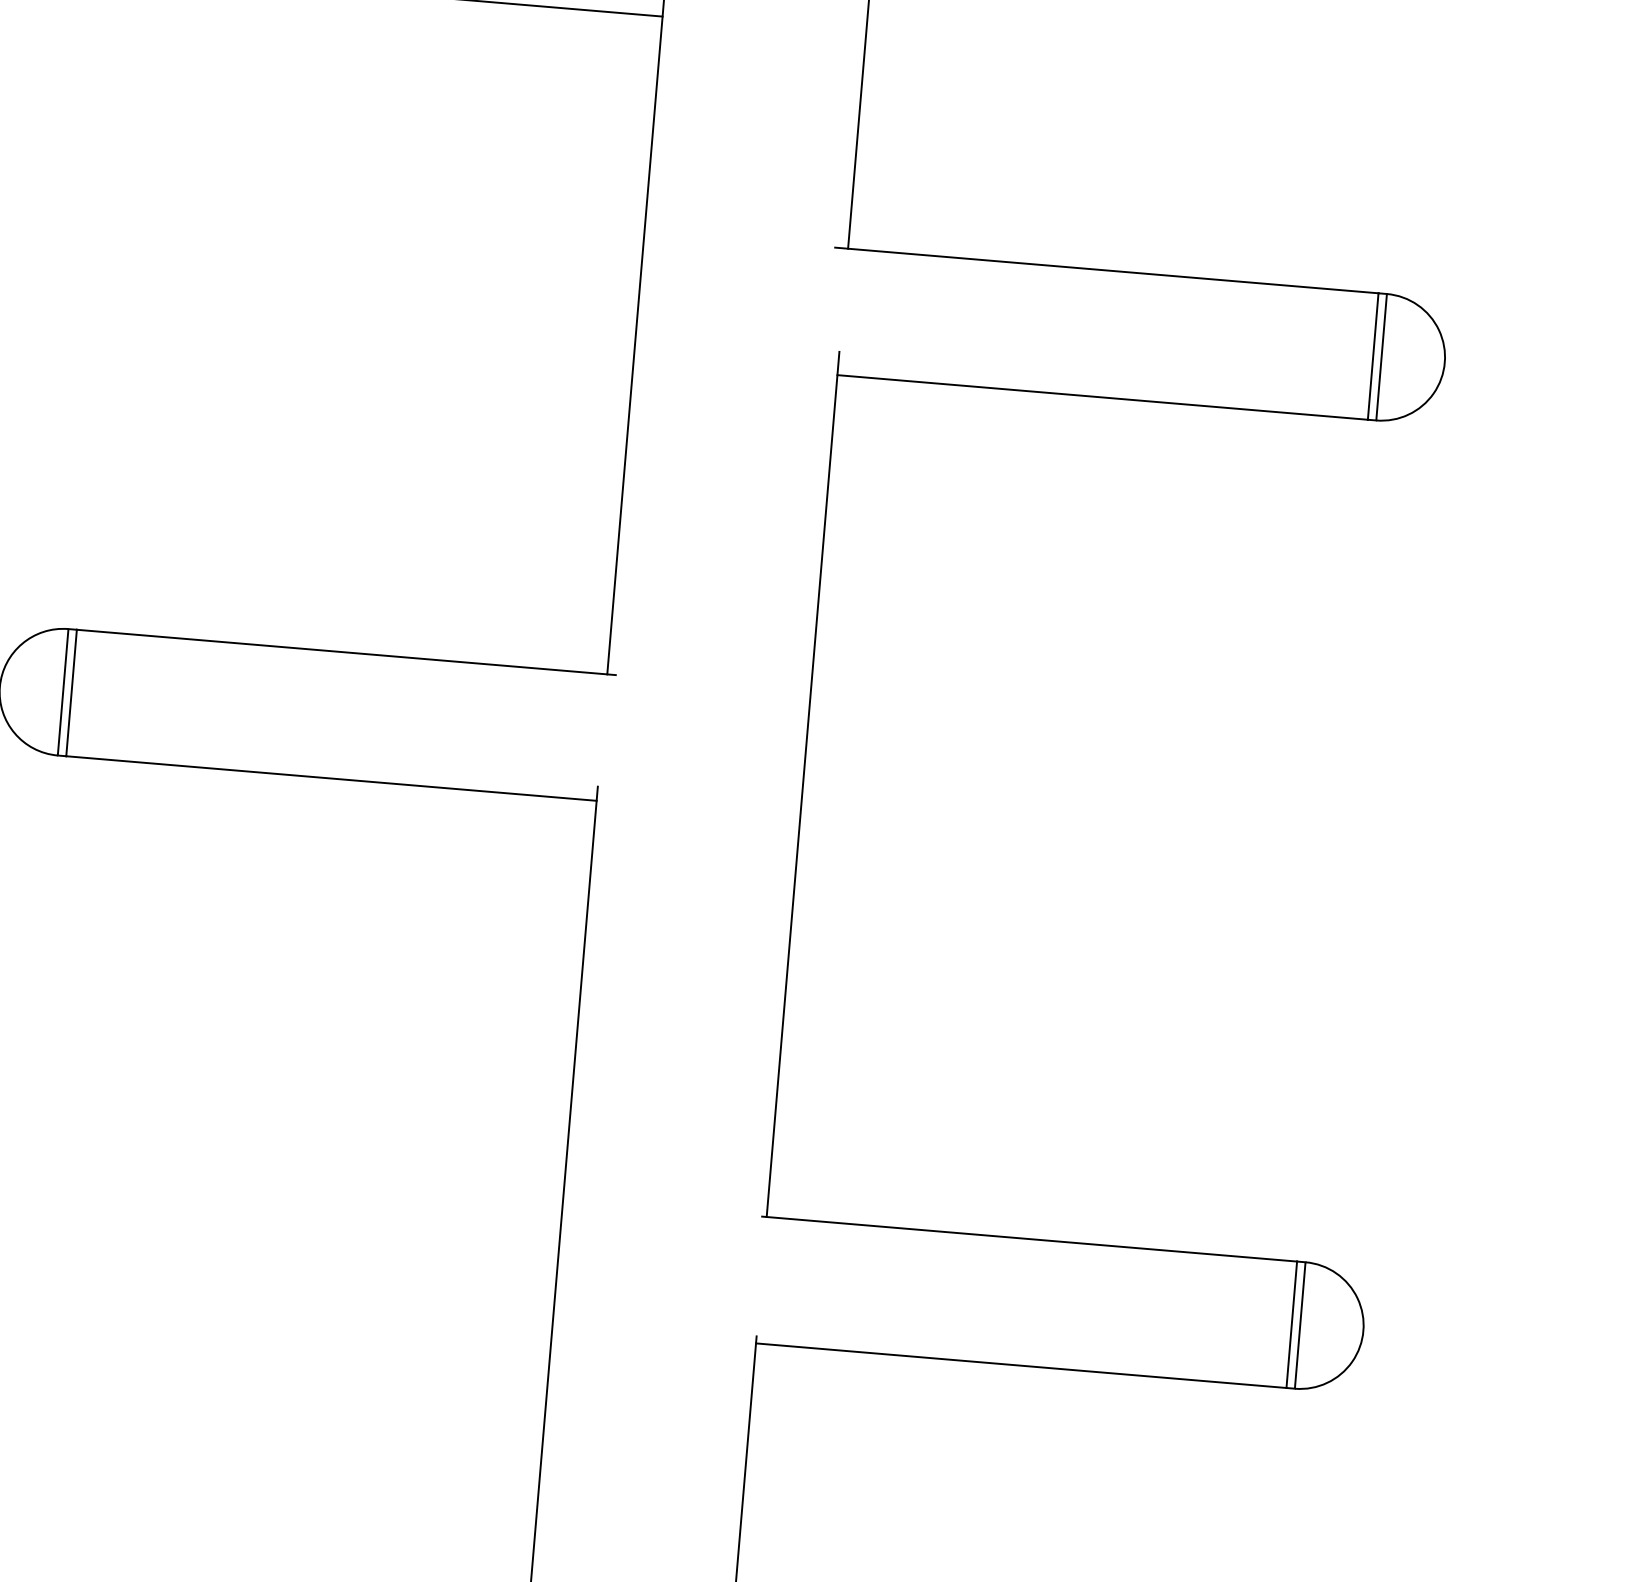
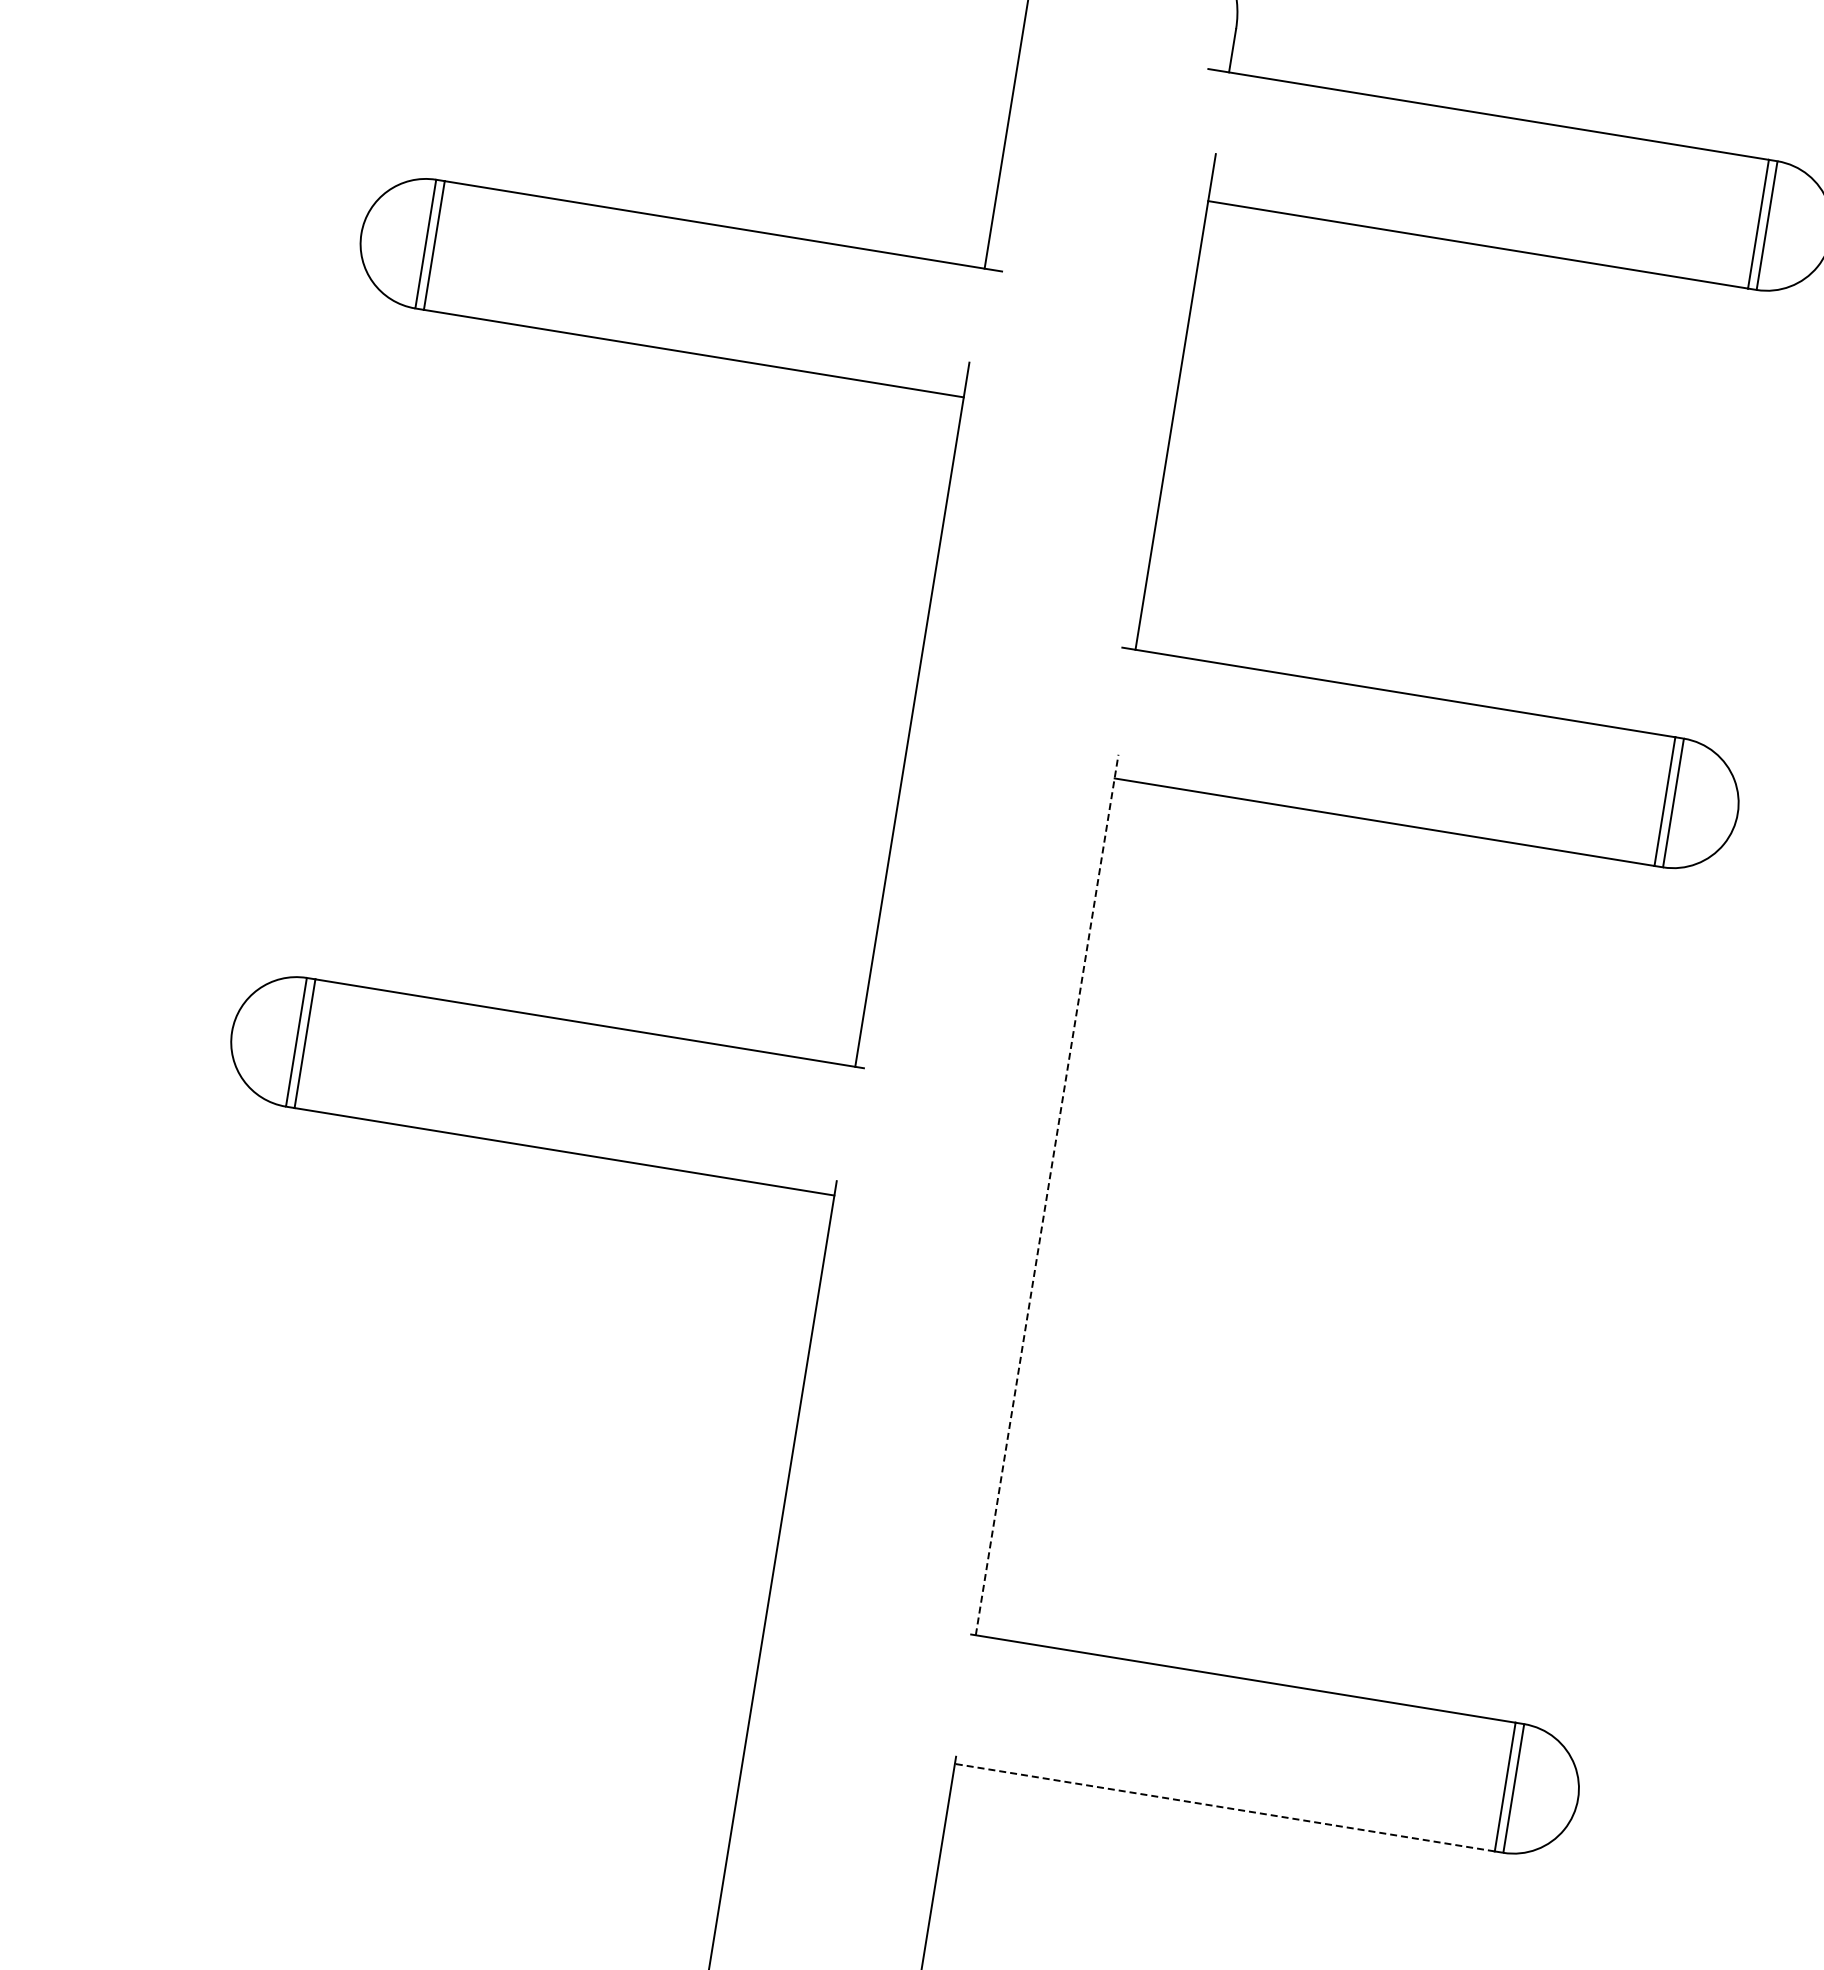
line: (803, 784) -> (1047, 1195), solid -> dashed
line: (1020, 1365) -> (1224, 1807), solid -> dashed

